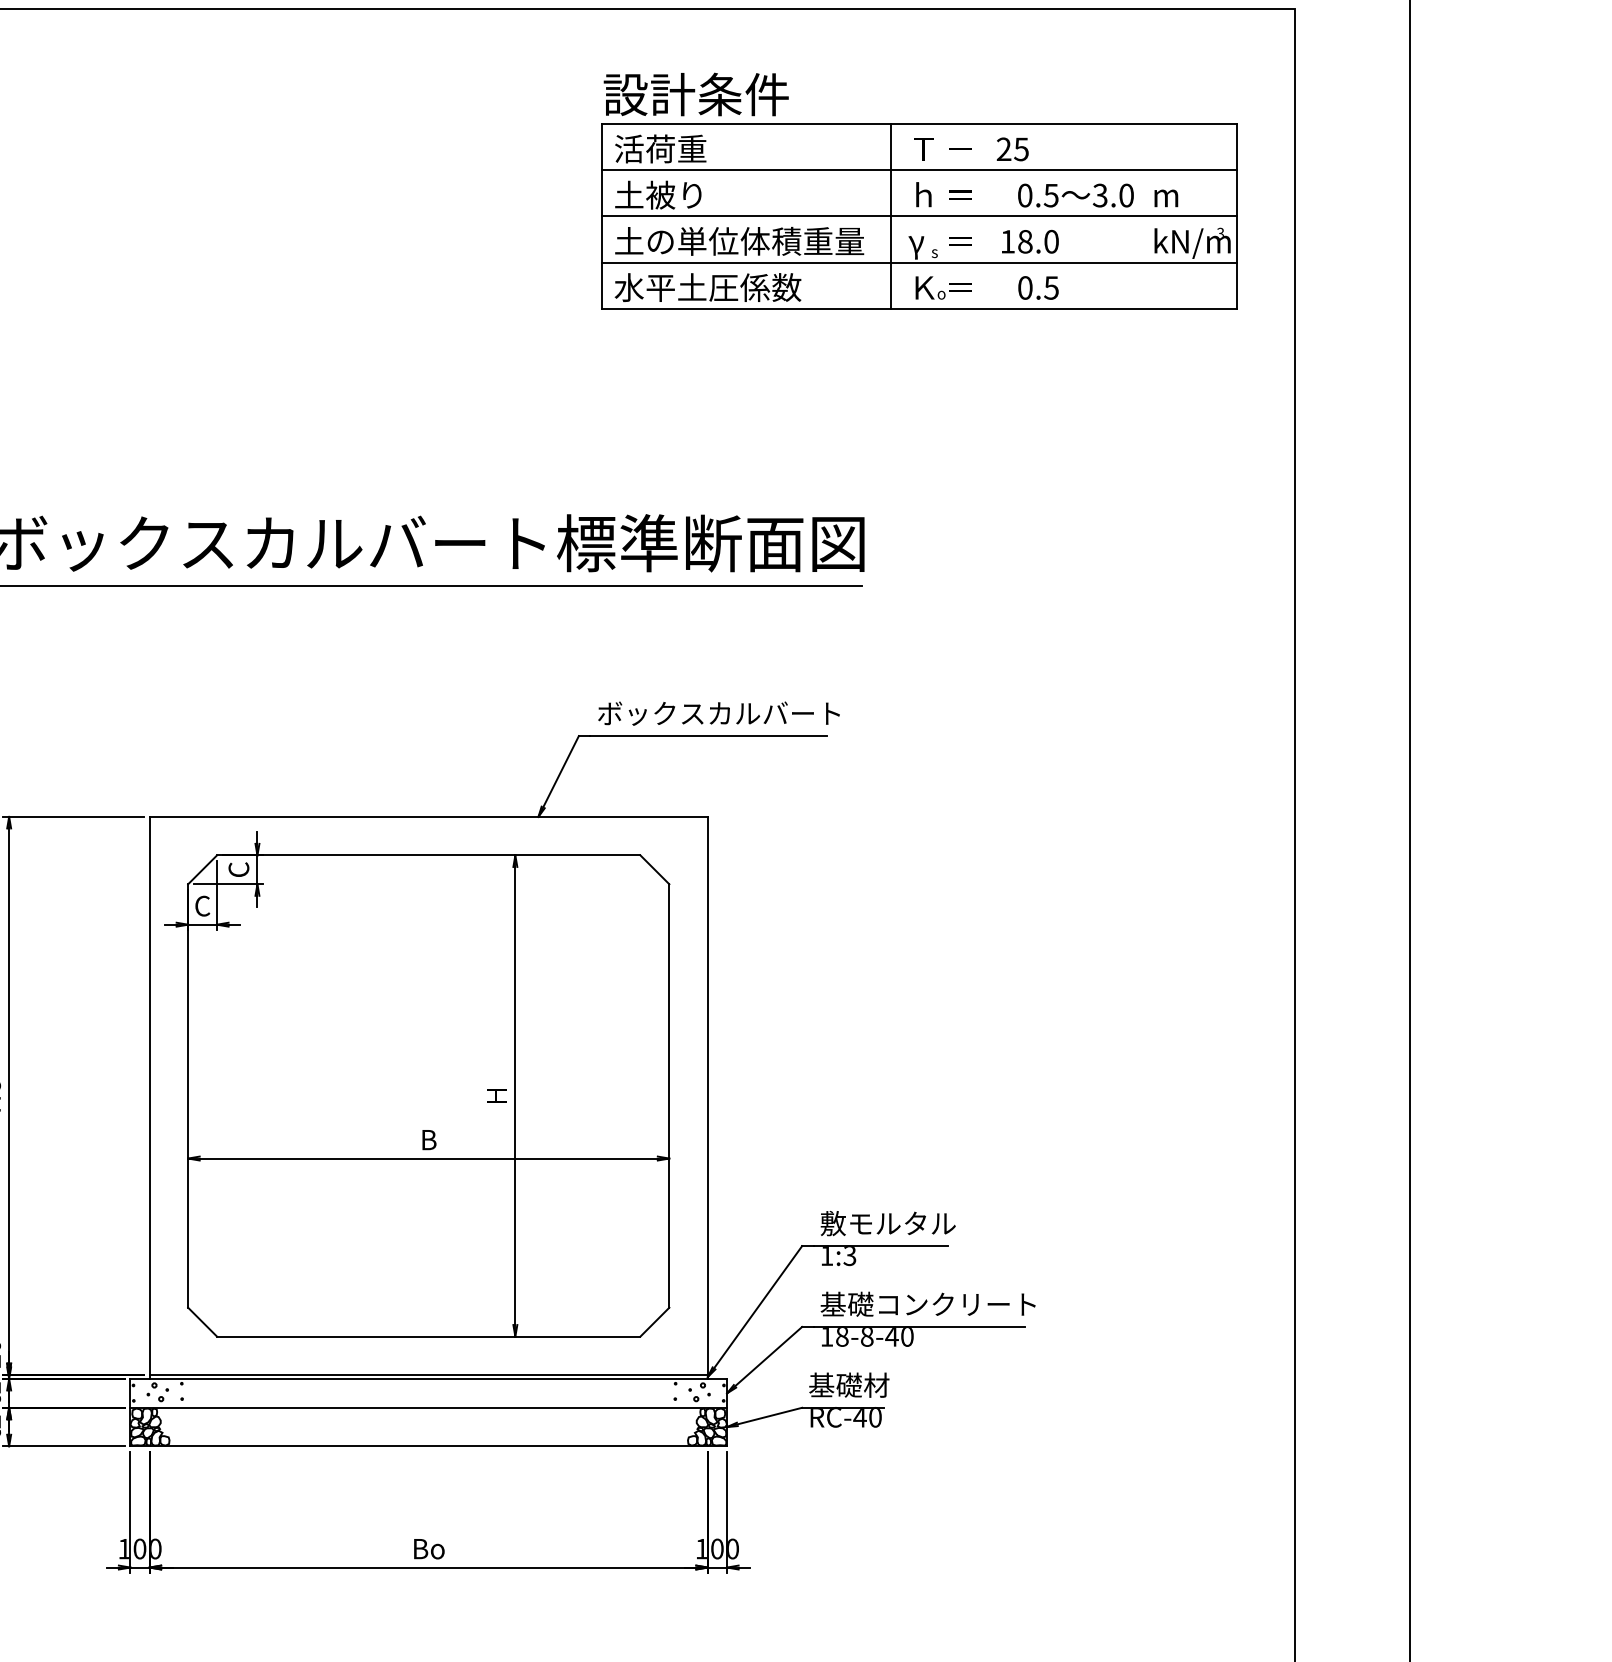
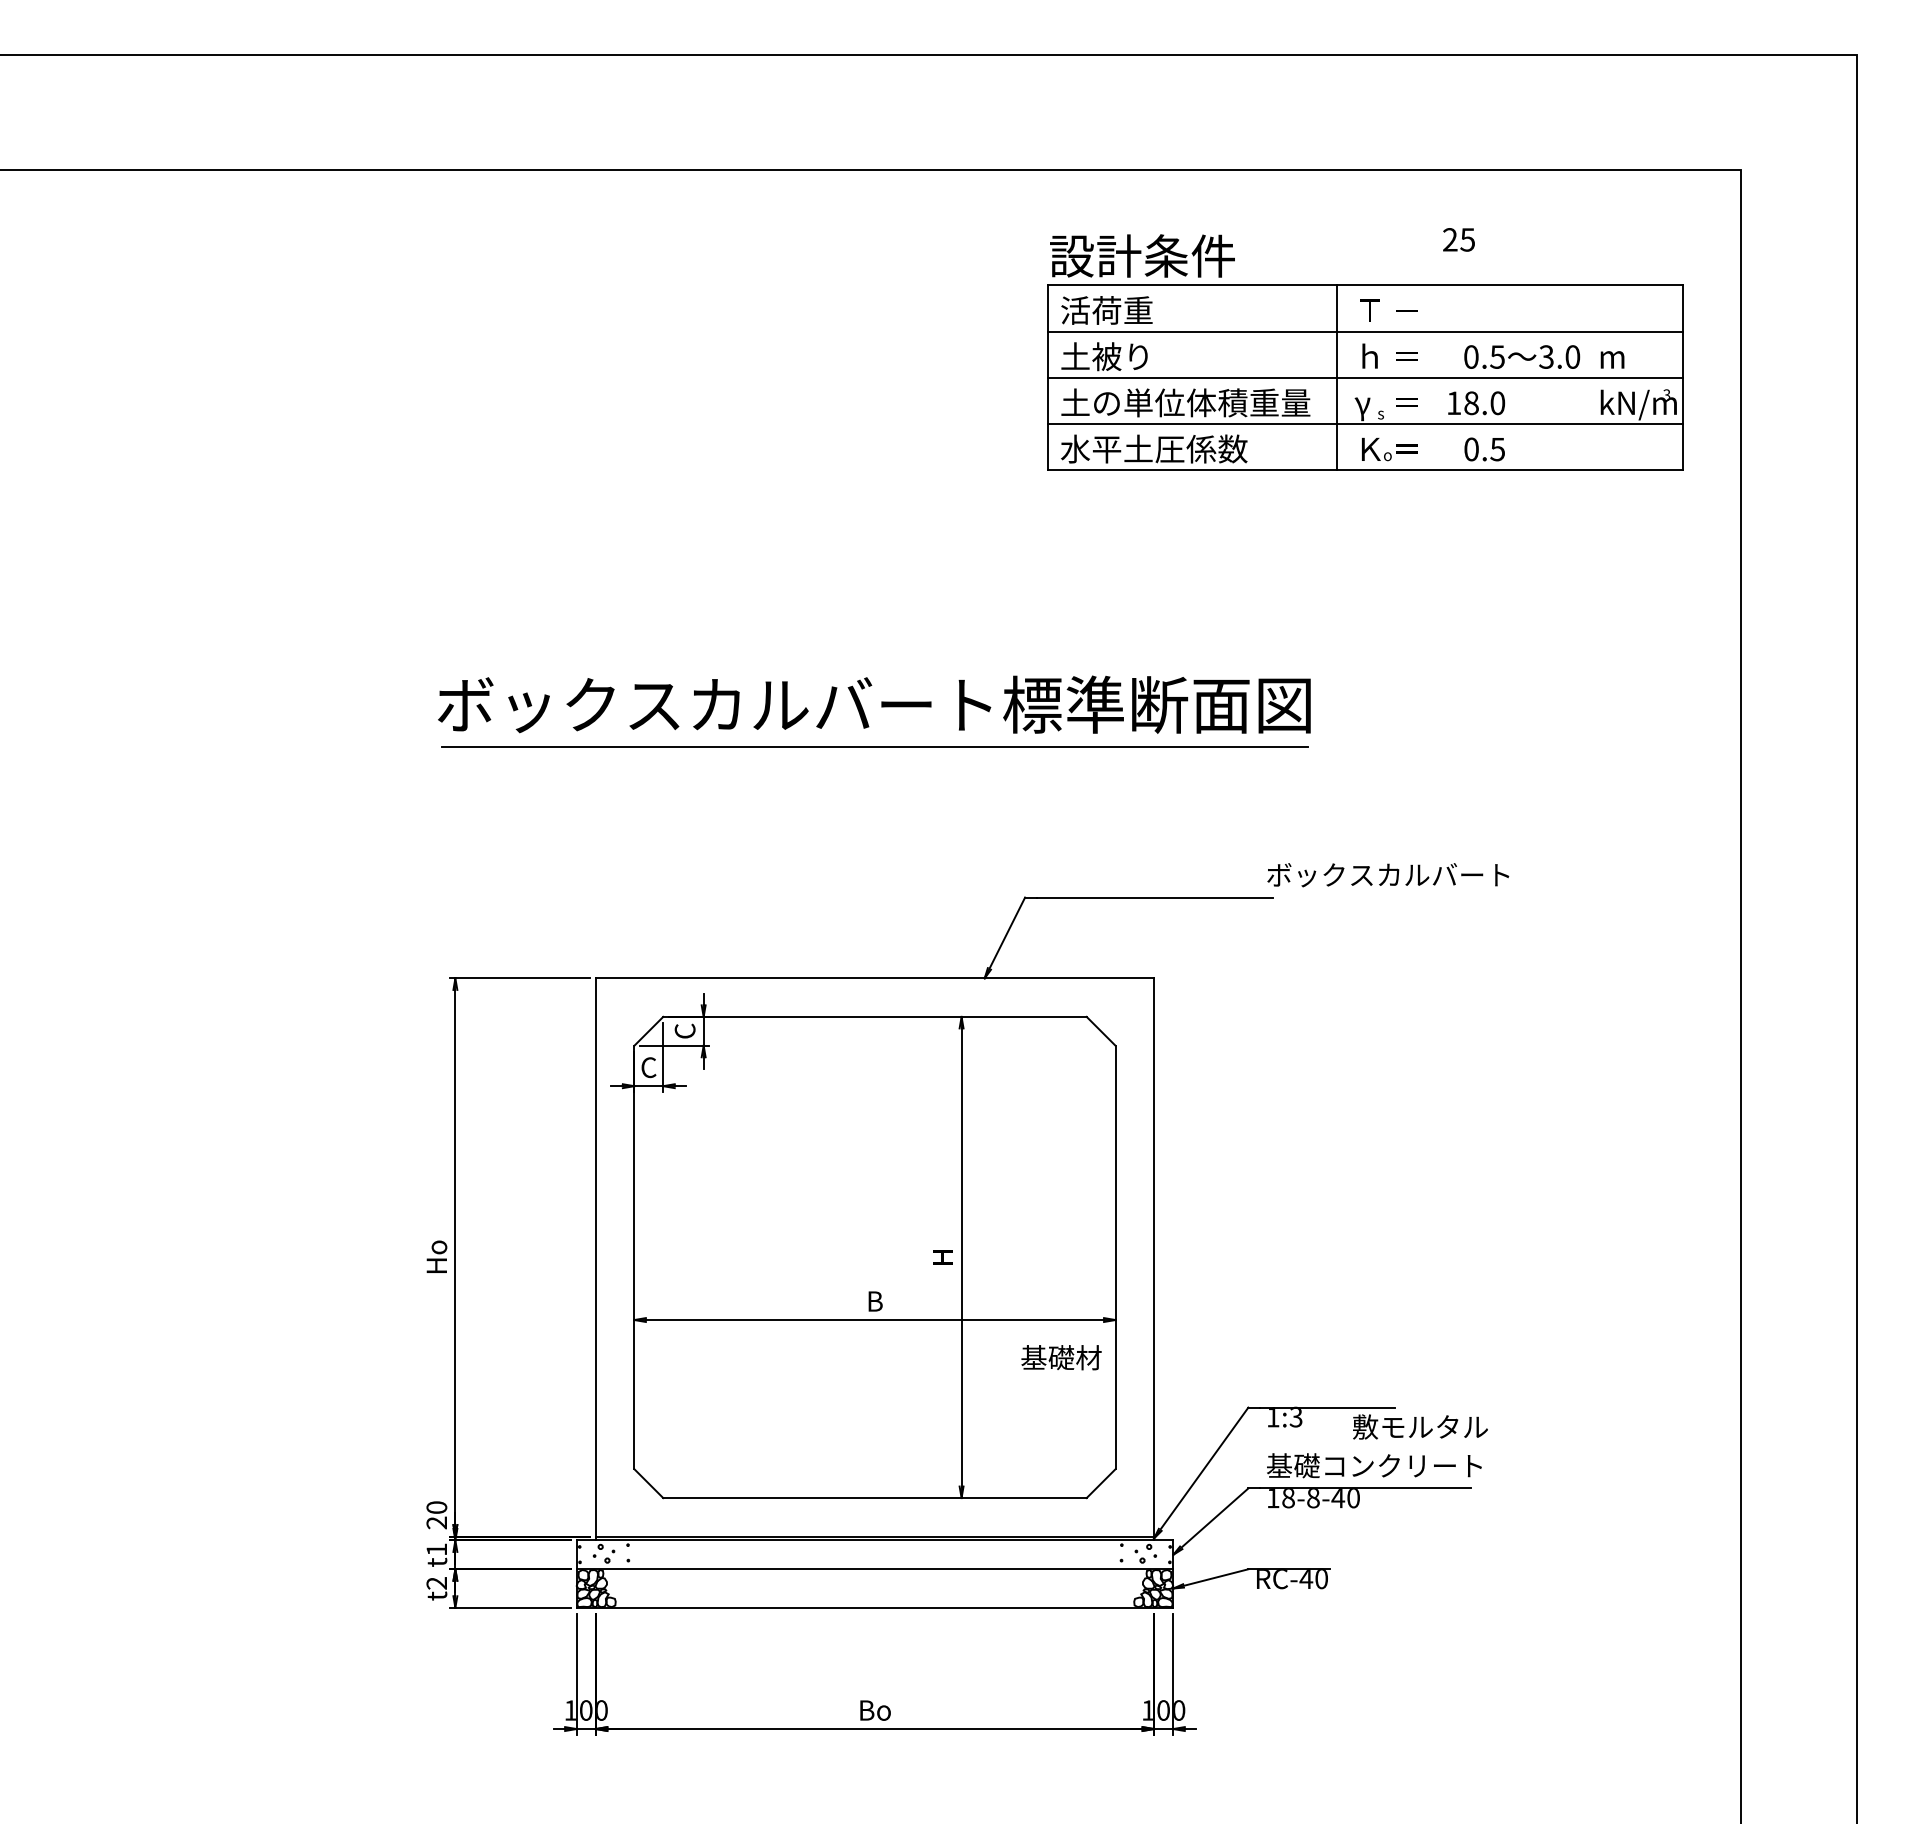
text: (1012, 149) -> (1458, 239), moved
text: (719, 714) -> (1388, 875), moved
text: (888, 1223) -> (1420, 1426), moved
text: (849, 1385) -> (1061, 1357), moved

